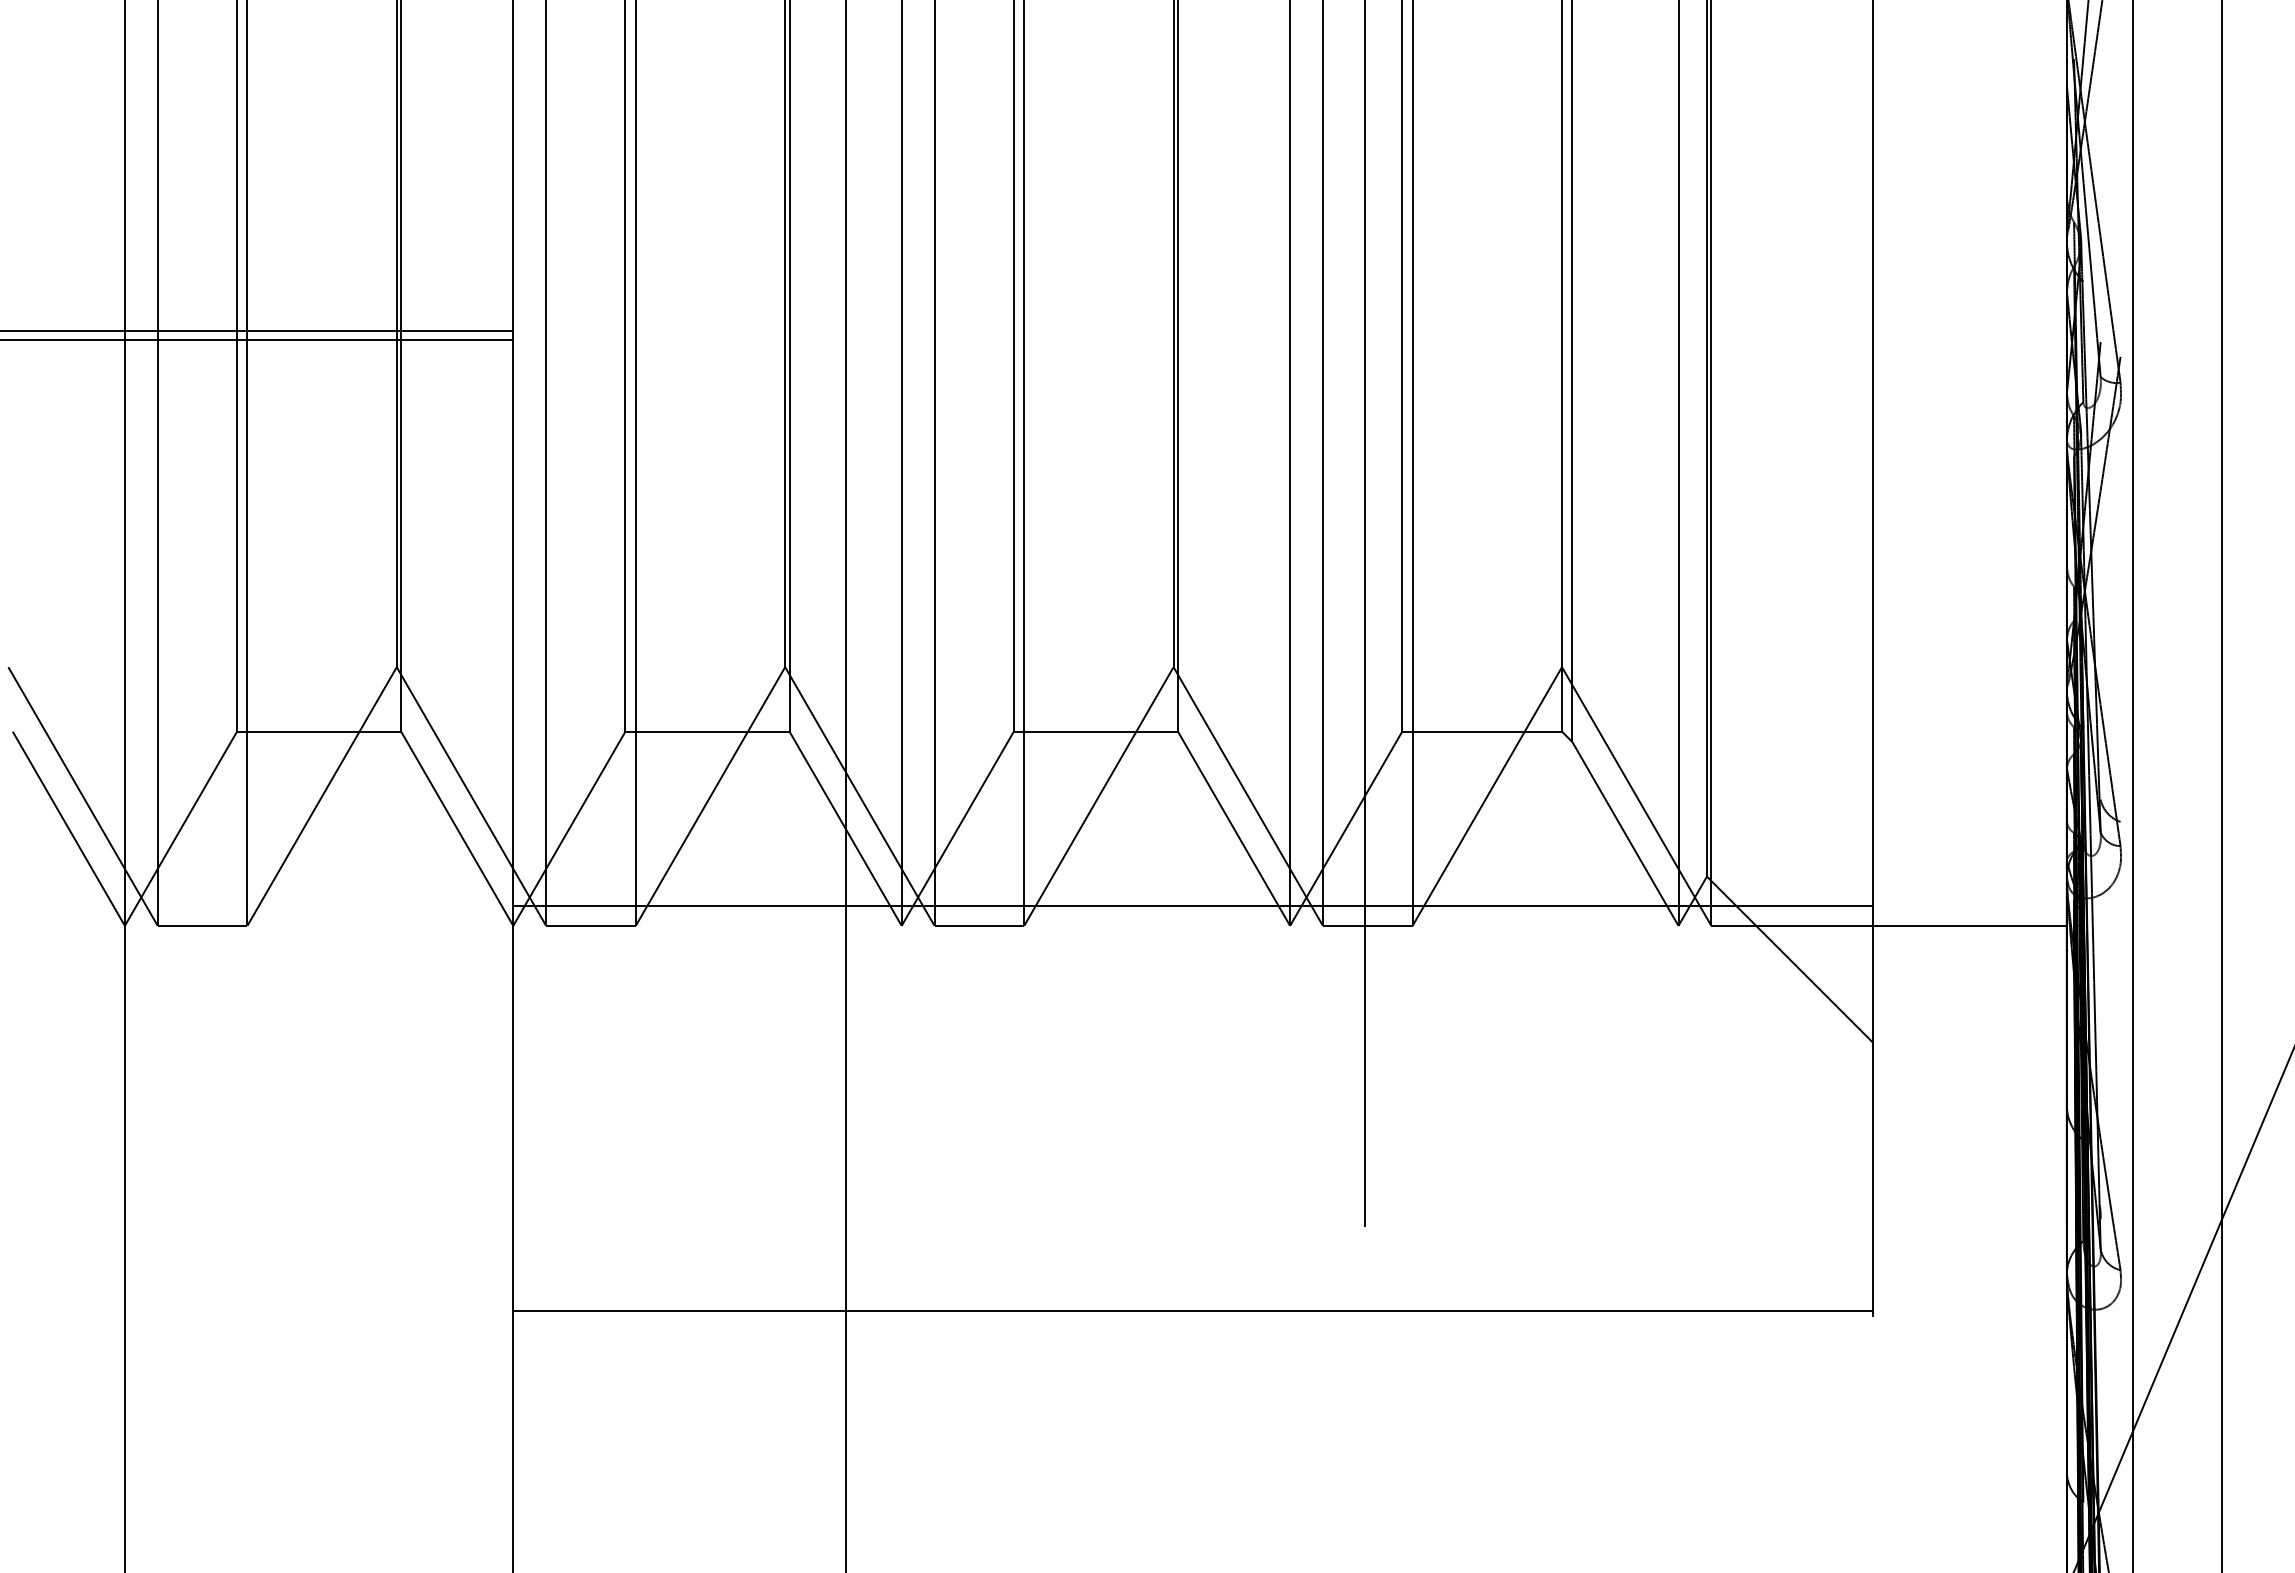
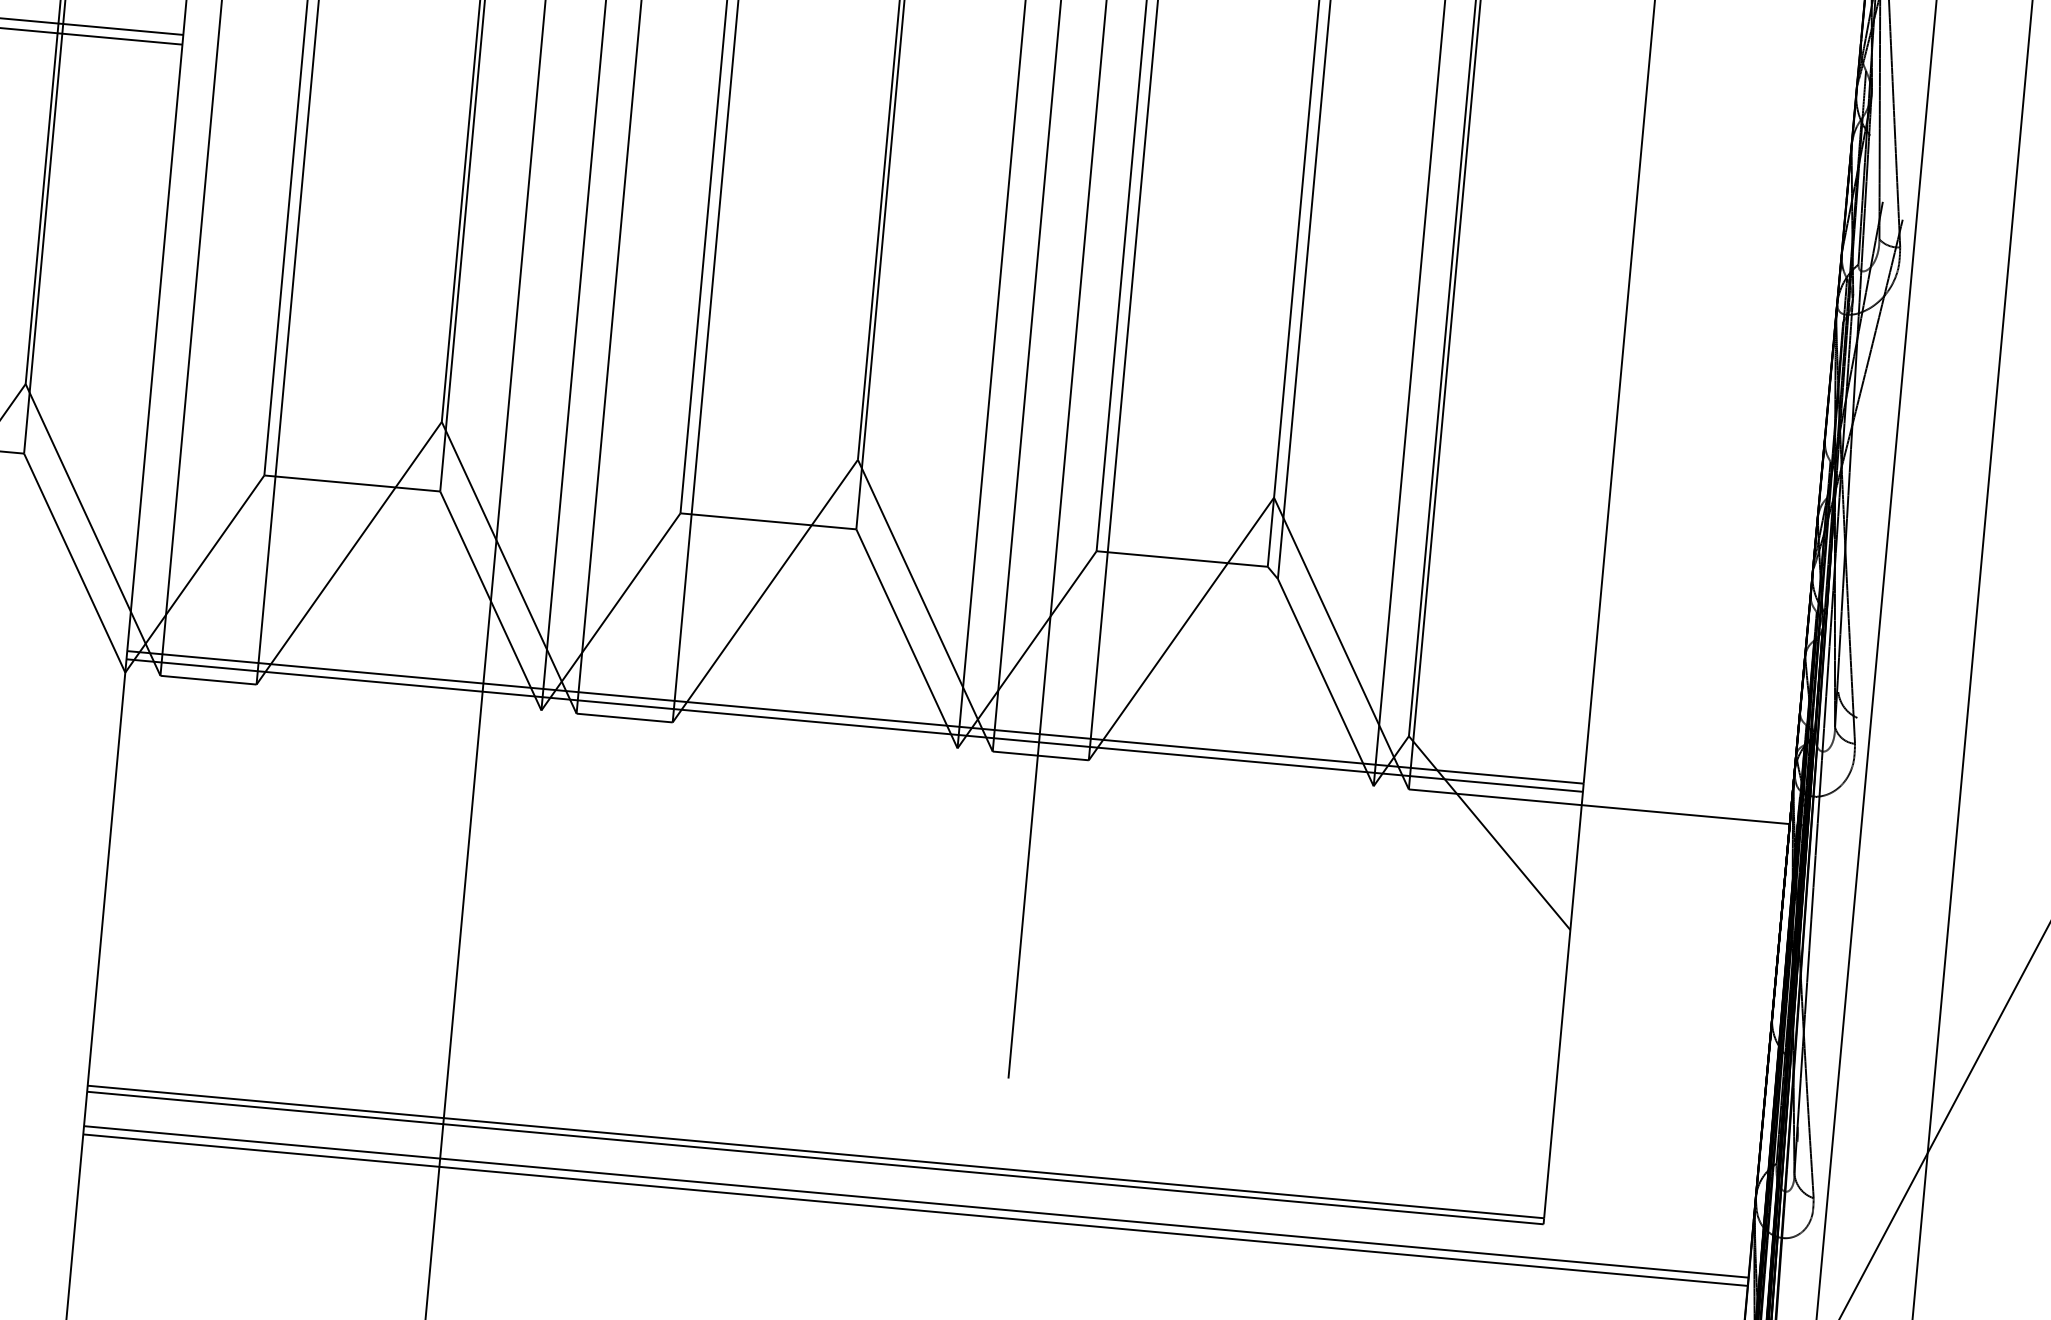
line: (1192, 913) -> (854, 725), added
line: (1192, 1317) -> (814, 1158), added
line: (1289, 1349) -> (915, 1202), added
line: (1289, 1356) -> (914, 1209), added

